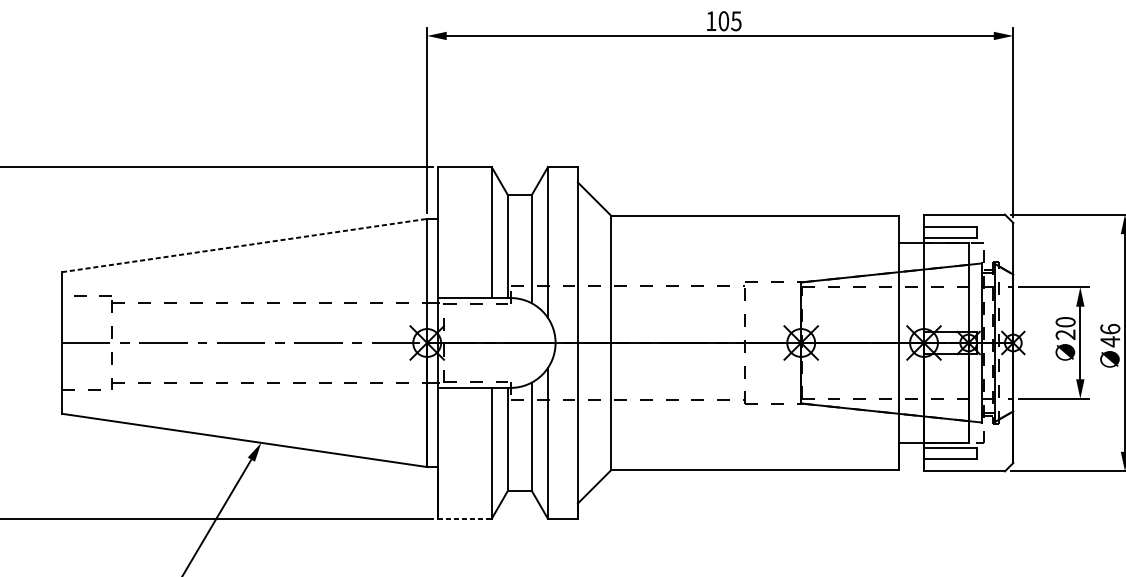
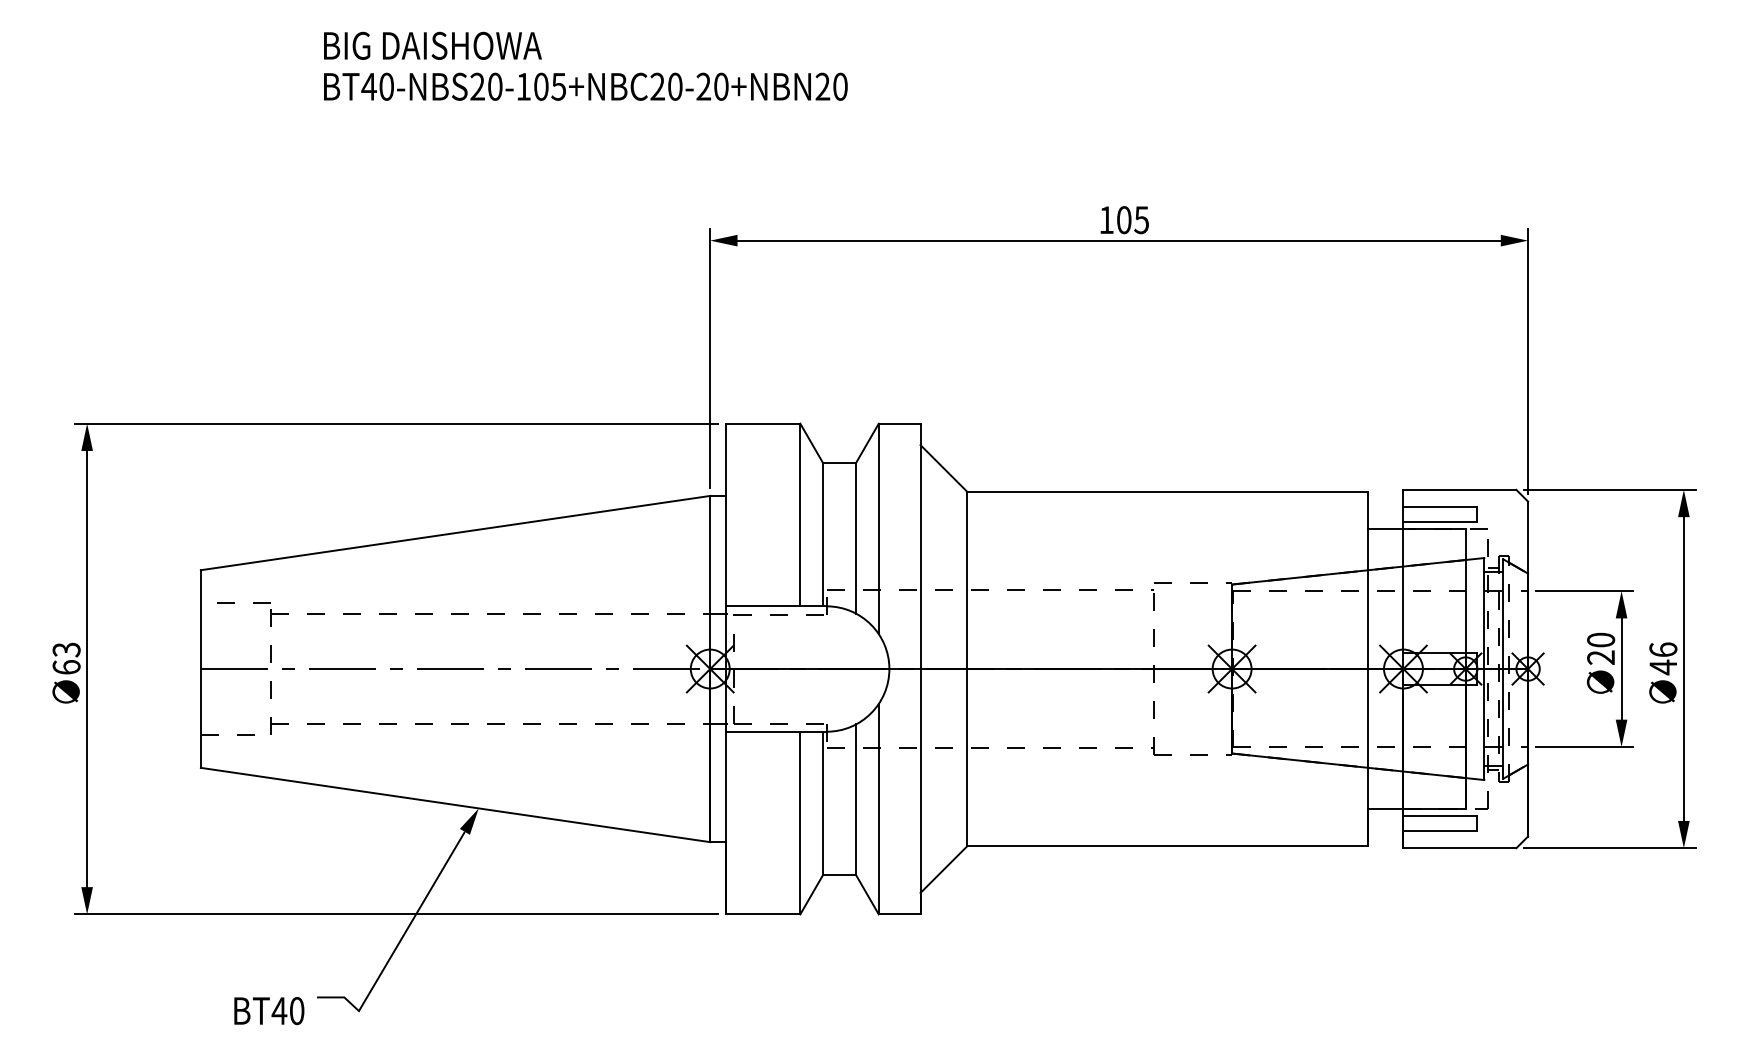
line: (245, 245) -> (456, 533), dashed -> solid
line: (465, 518) -> (763, 914), dashed -> solid

